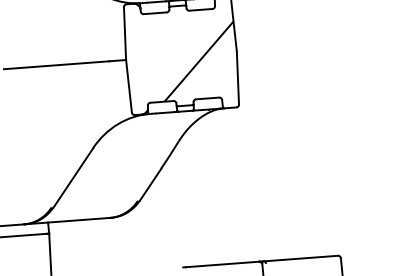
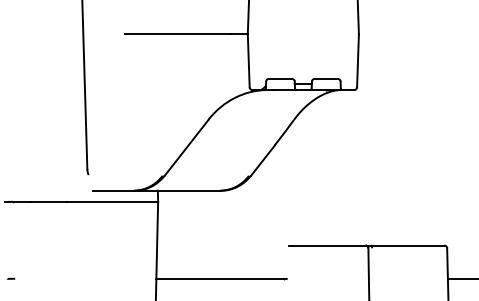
hatch: (199, 61) -> (320, 41), removed

